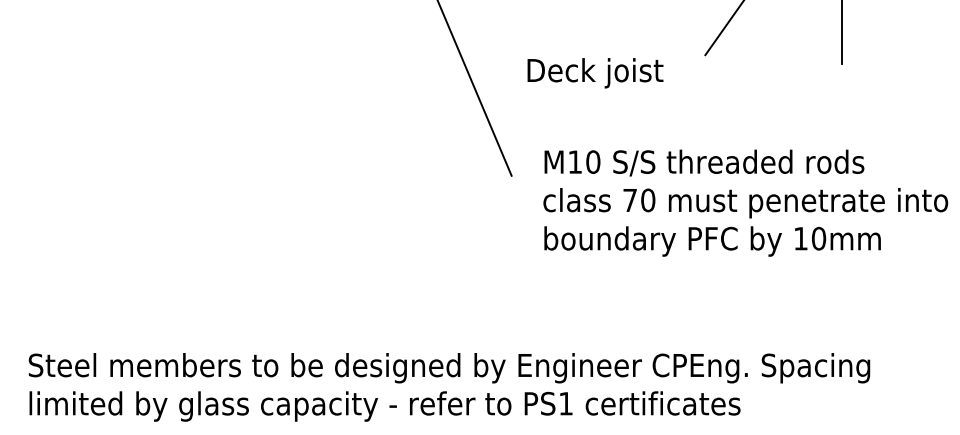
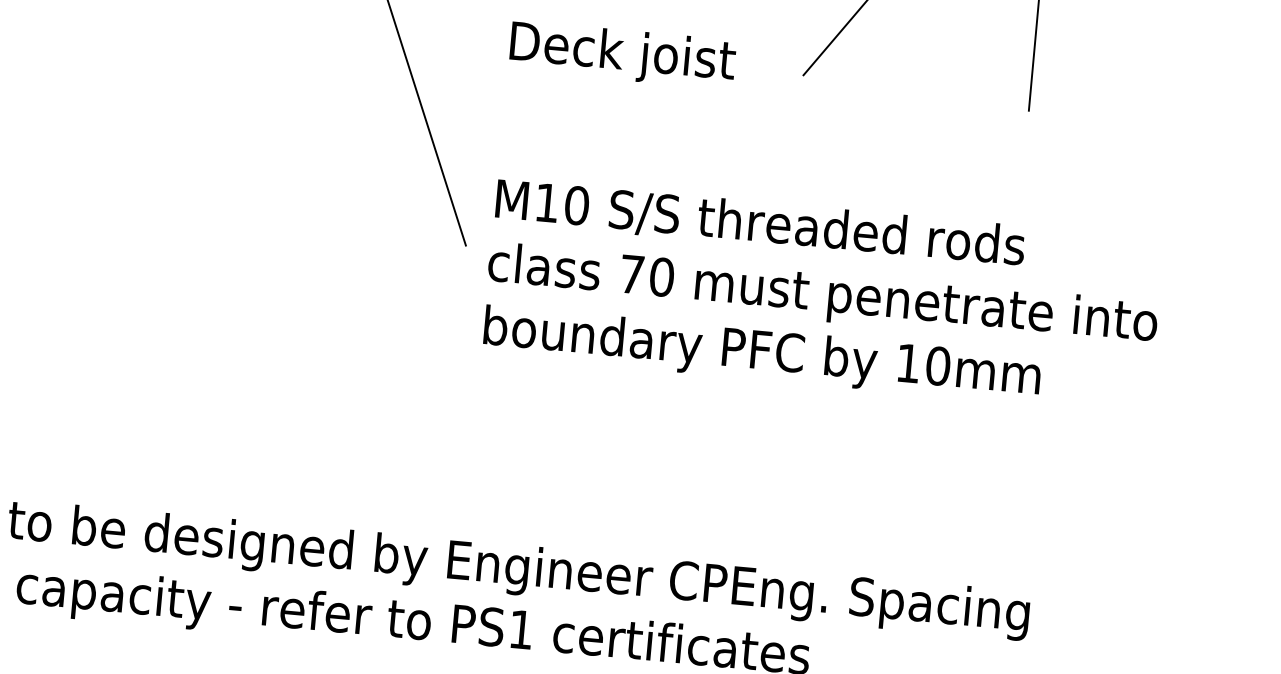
text: (595, 73) -> (622, 55), moved
text: (745, 202) -> (822, 295), moved

